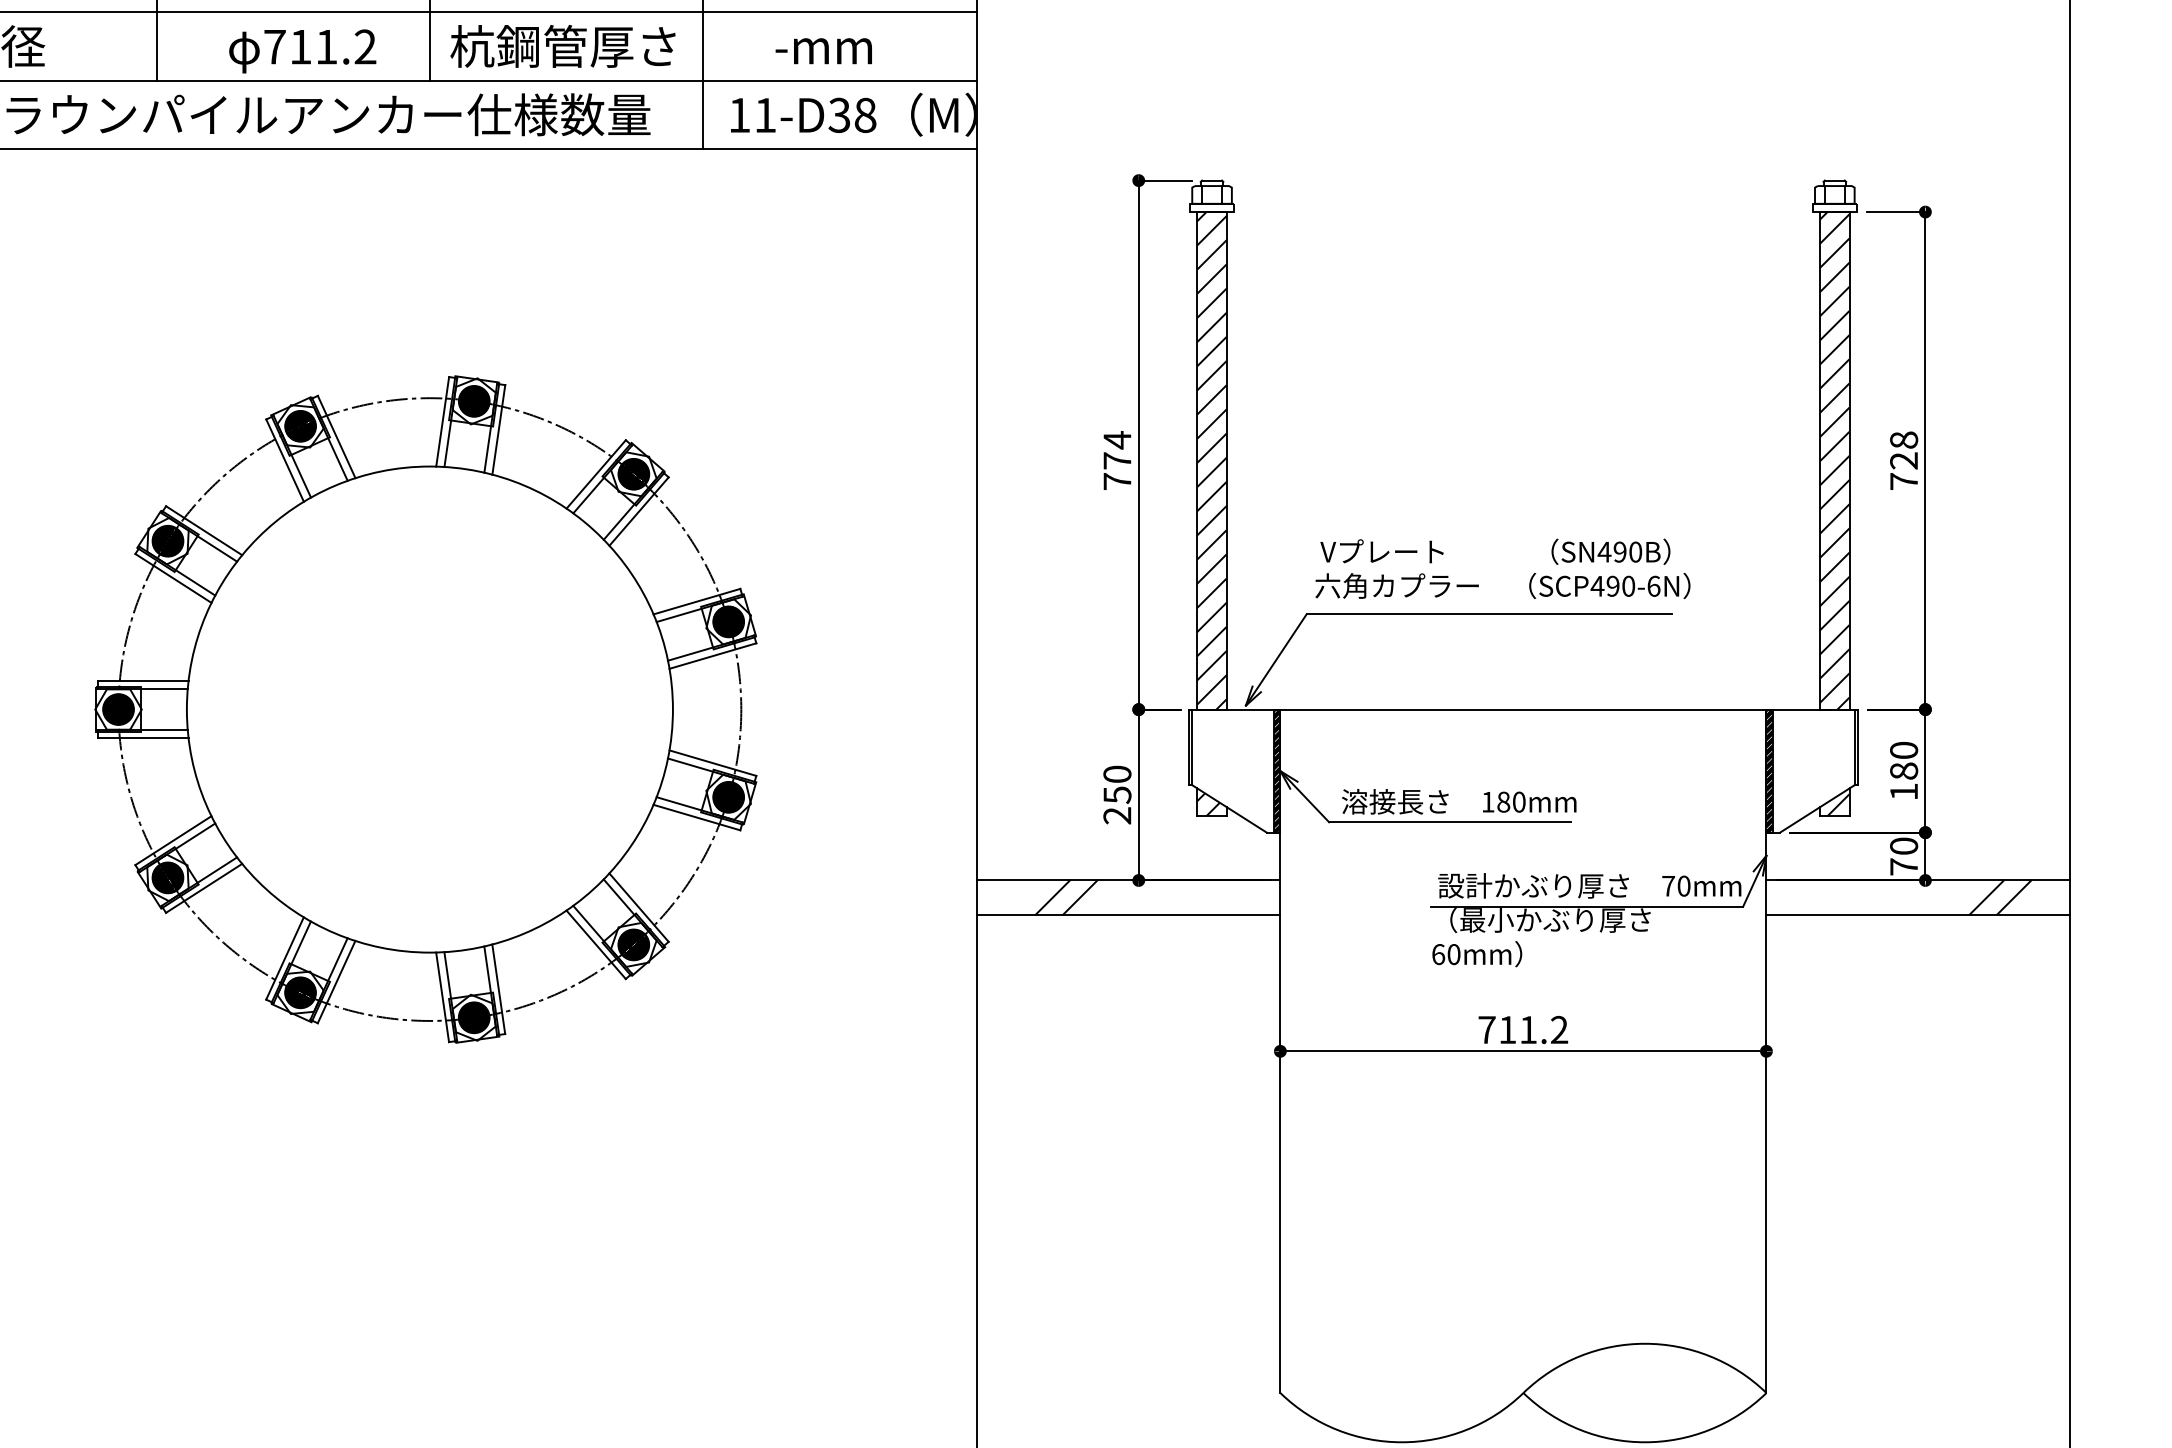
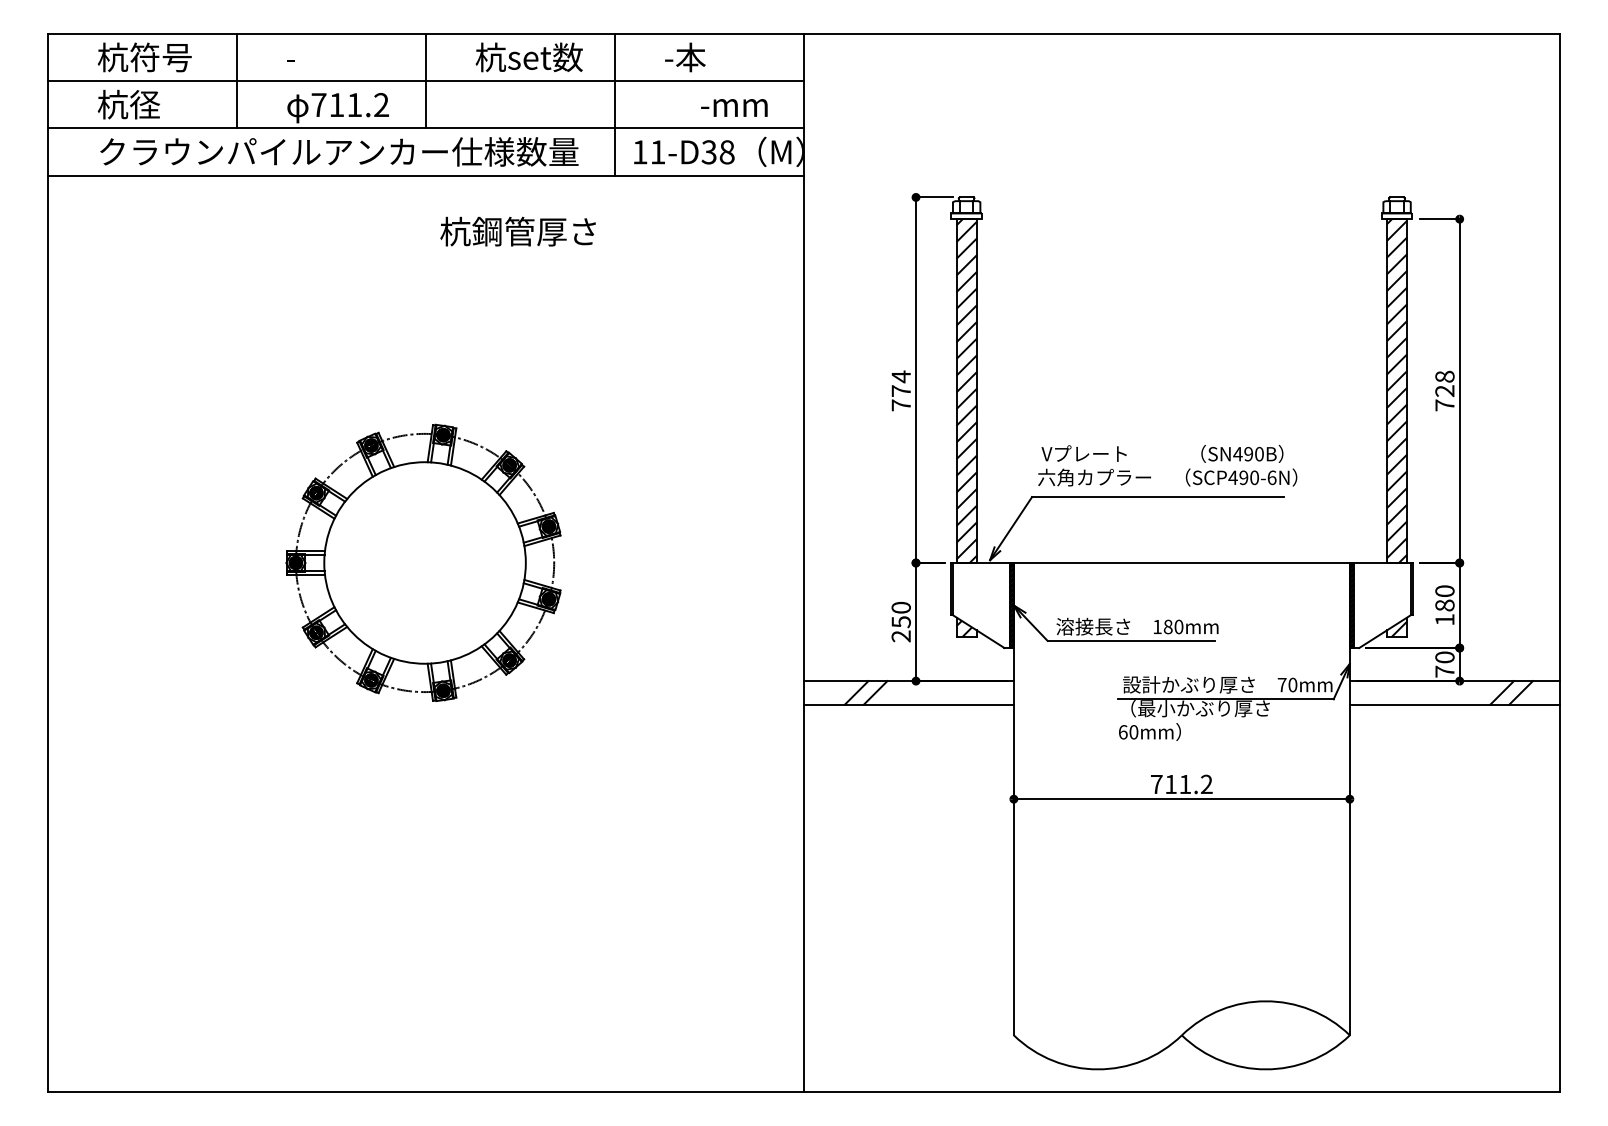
text: (562, 46) -> (517, 231), moved
text: (824, 50) -> (734, 107), moved
part: (426, 708) -> (423, 562), size x0.6

